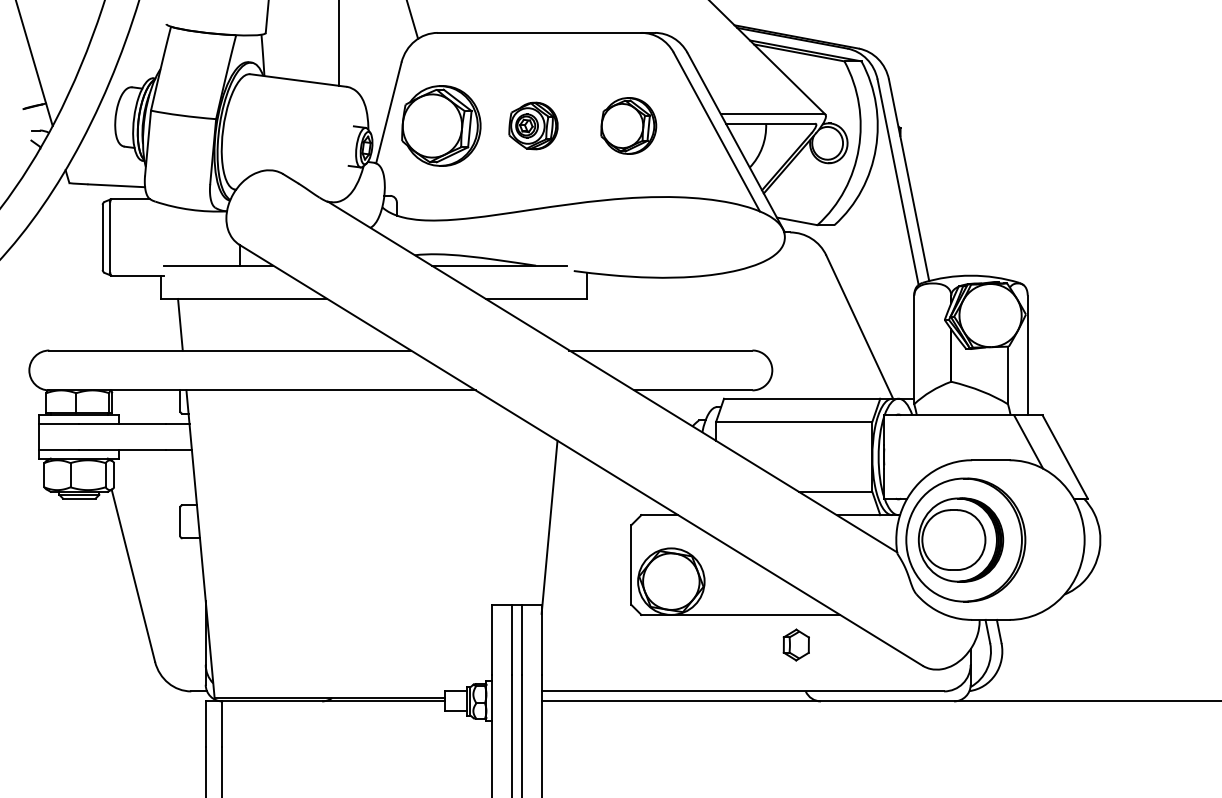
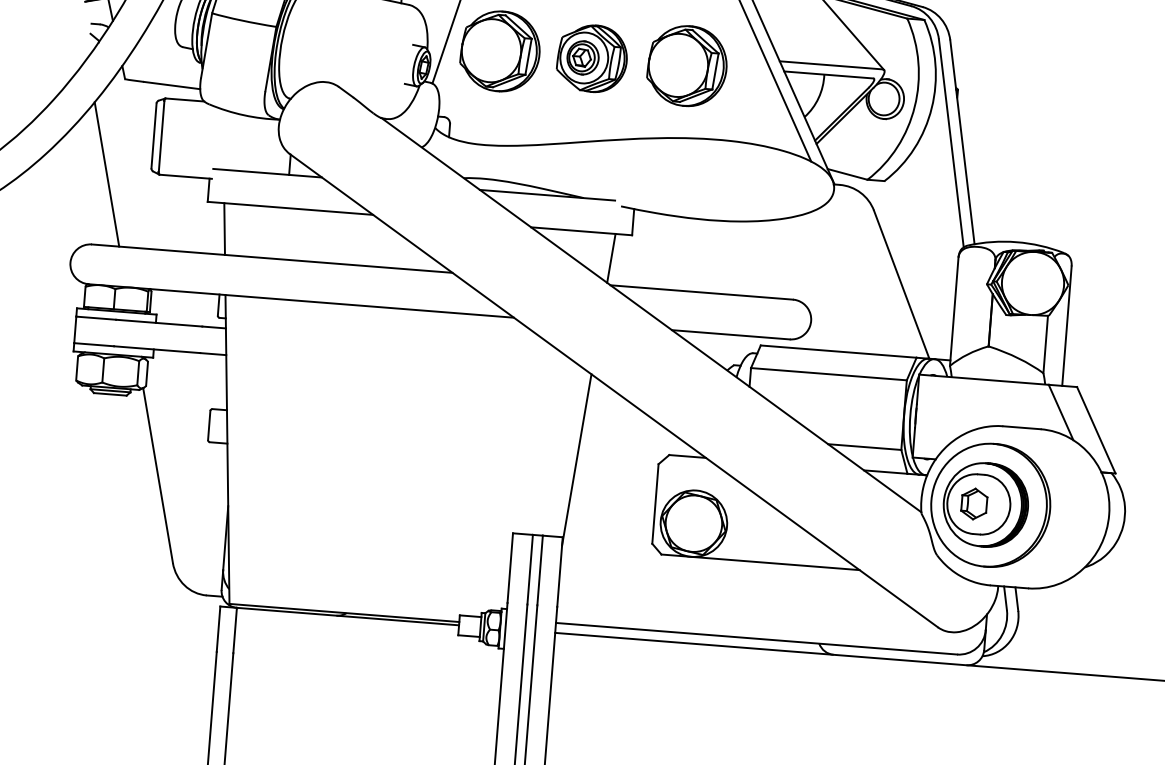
part: (533, 125) -> (592, 58), size x1.43
part: (628, 125) -> (686, 65), size x1.43
line: (58, 279) -> (106, 174), added
line: (567, 323) -> (610, 258), added
part: (795, 644) -> (973, 503), moved

